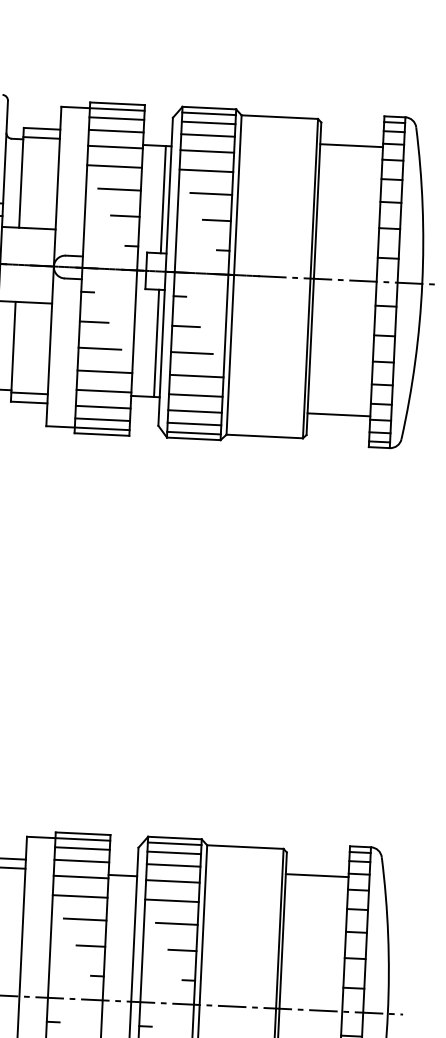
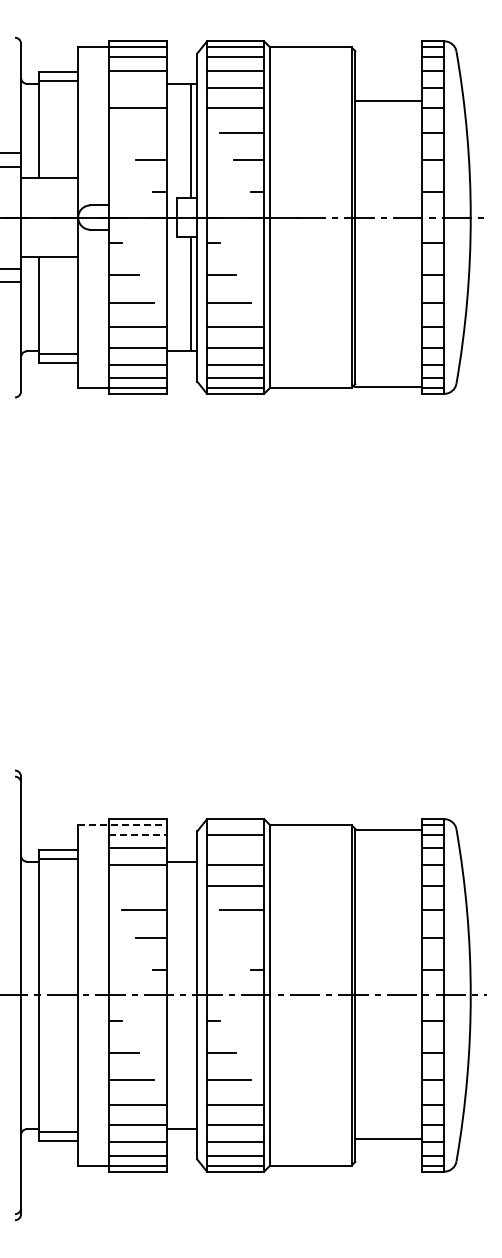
line: (351, 145) -> (388, 101), moved
line: (115, 147) -> (137, 87), removed
line: (118, 189) -> (143, 132), removed
line: (338, 415) -> (388, 387), moved
line: (69, 839) -> (123, 825), solid -> dashed
line: (174, 843) -> (235, 825), removed
line: (83, 848) -> (138, 834), solid -> dashed
line: (173, 865) -> (235, 848), removed
line: (316, 876) -> (388, 830), moved
line: (79, 896) -> (137, 886), removed
line: (182, 950) -> (249, 938), removed

